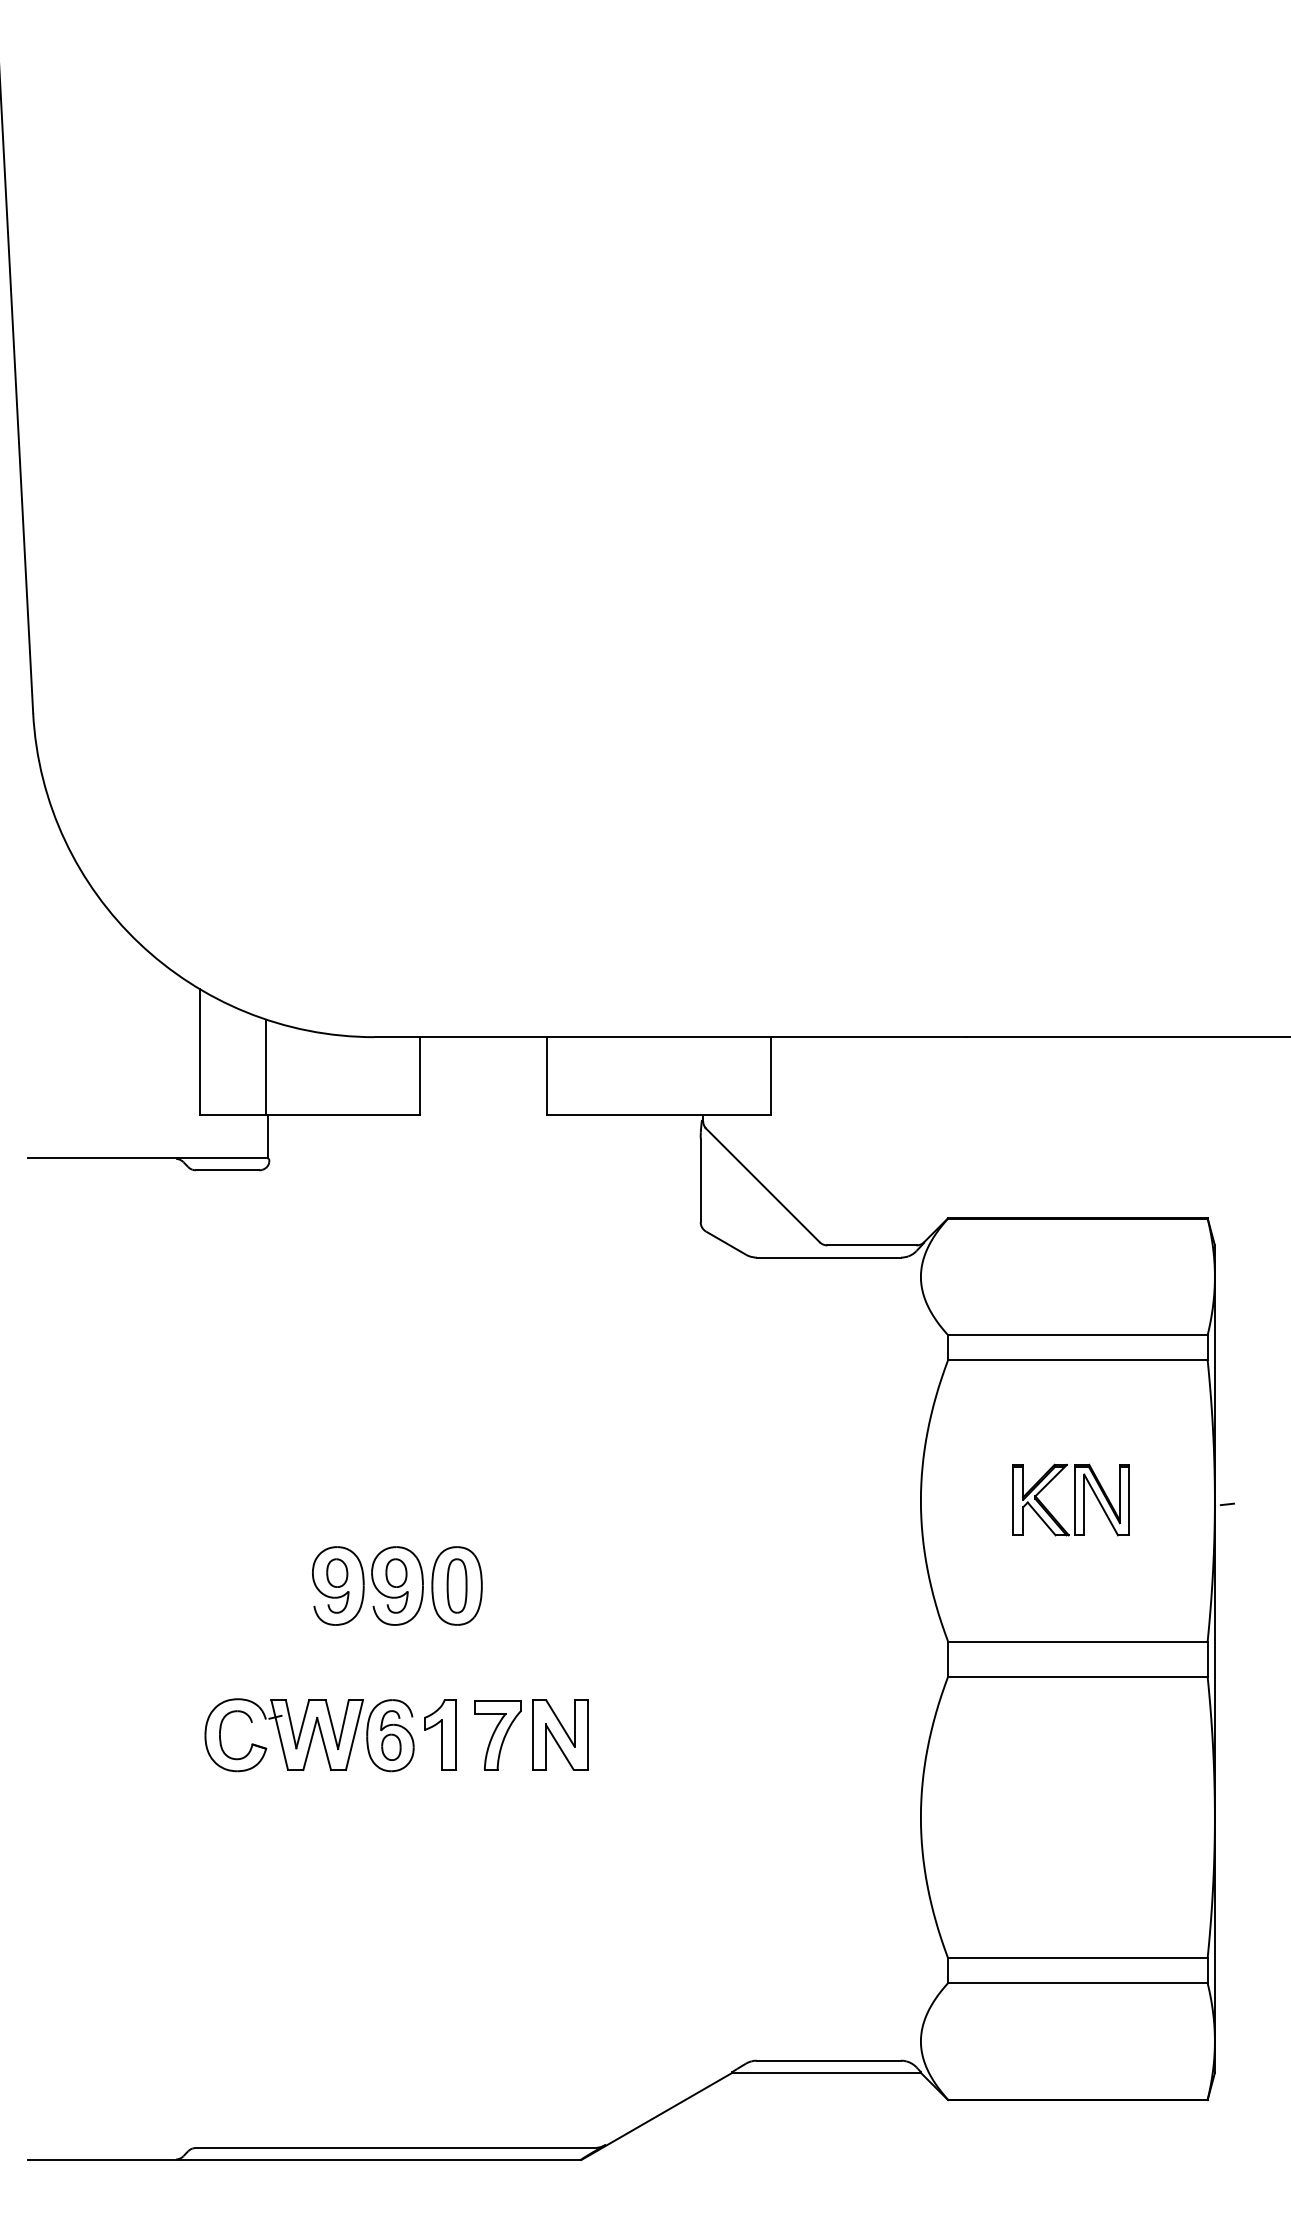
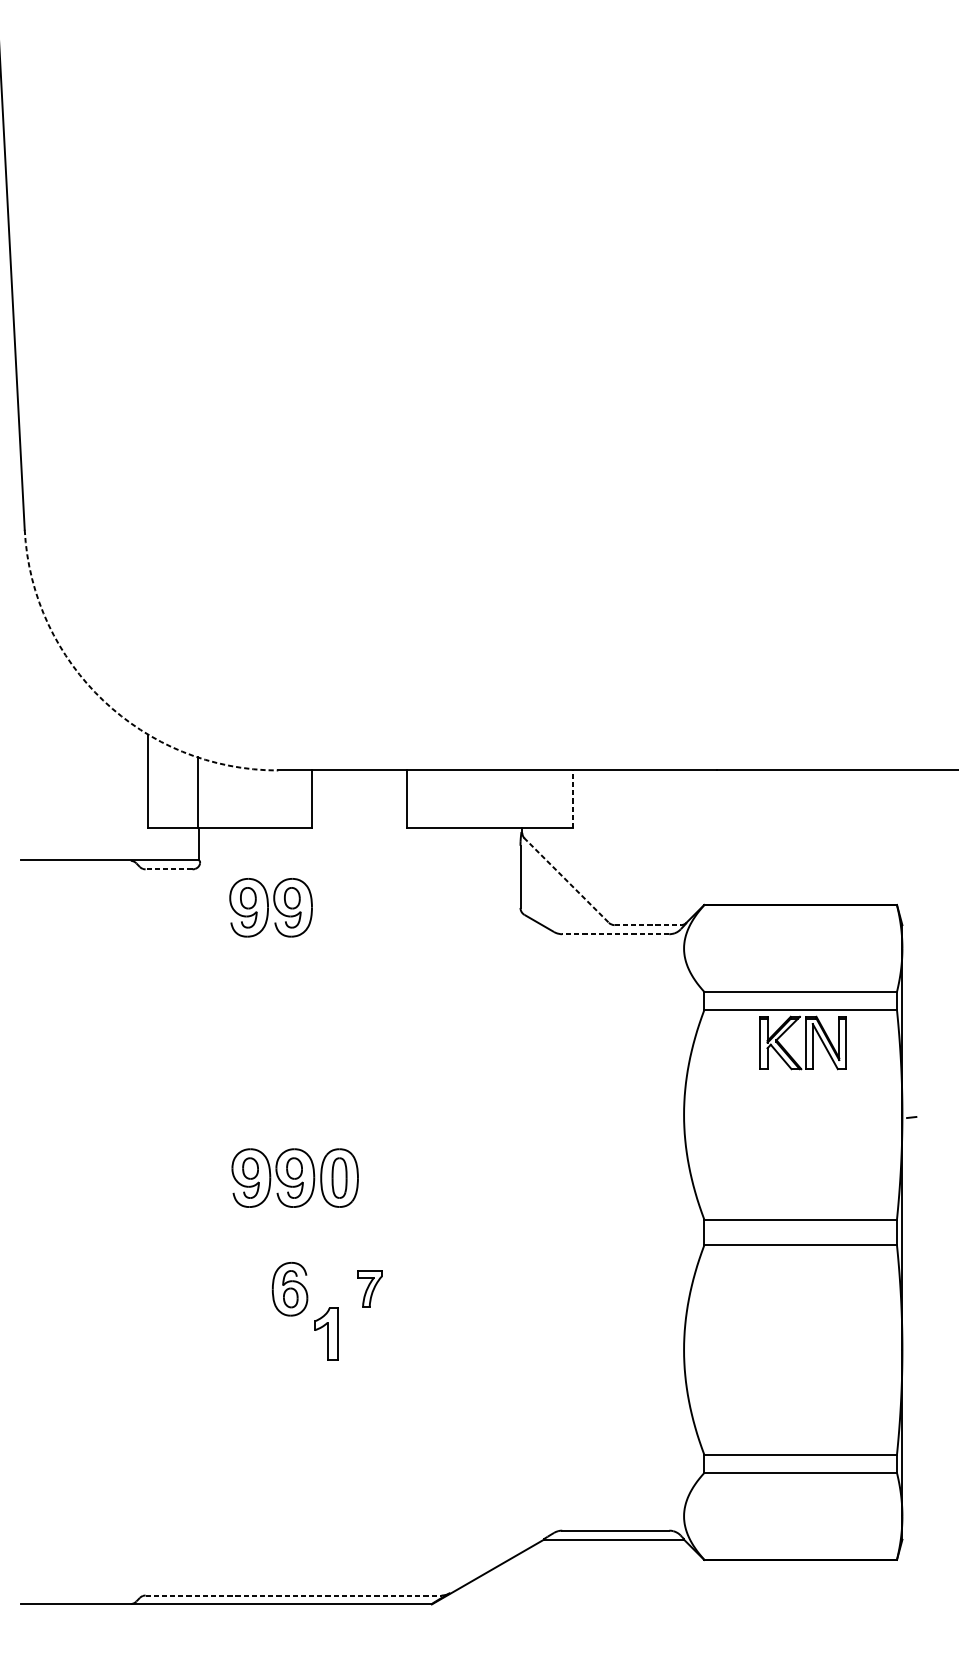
arc: (139, 943) -> (103, 700), solid -> dashed
line: (771, 1075) -> (573, 798), solid -> dashed
line: (227, 1170) -> (169, 869), solid -> dashed
line: (762, 1185) -> (566, 880), solid -> dashed
part: (364, 1221) -> (270, 907), added
line: (872, 1245) -> (648, 925), solid -> dashed
line: (828, 1257) -> (615, 934), solid -> dashed
part: (1070, 1499) -> (802, 1042), moved
part: (440, 1734) -> (326, 1333), moved
part: (560, 1734) -> (416, 1288), removed
part: (283, 1735) -> (210, 1289), removed
part: (497, 1735) -> (369, 1289), size x0.7
line: (395, 2148) -> (293, 1595), solid -> dashed

